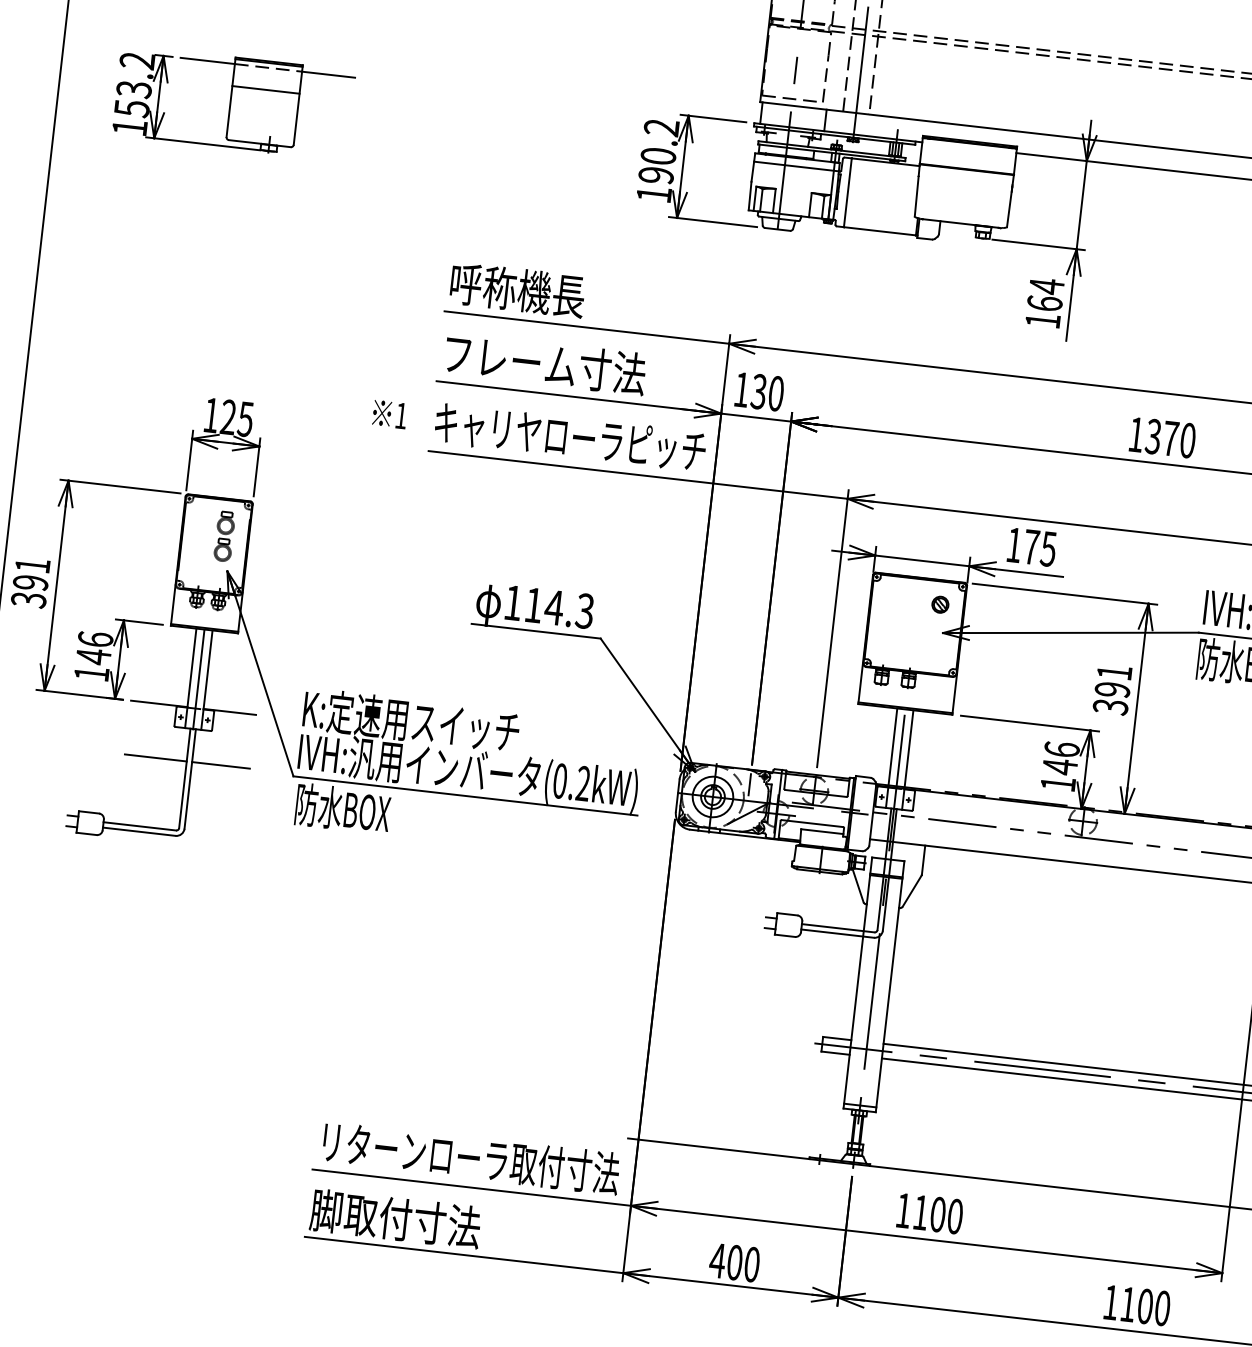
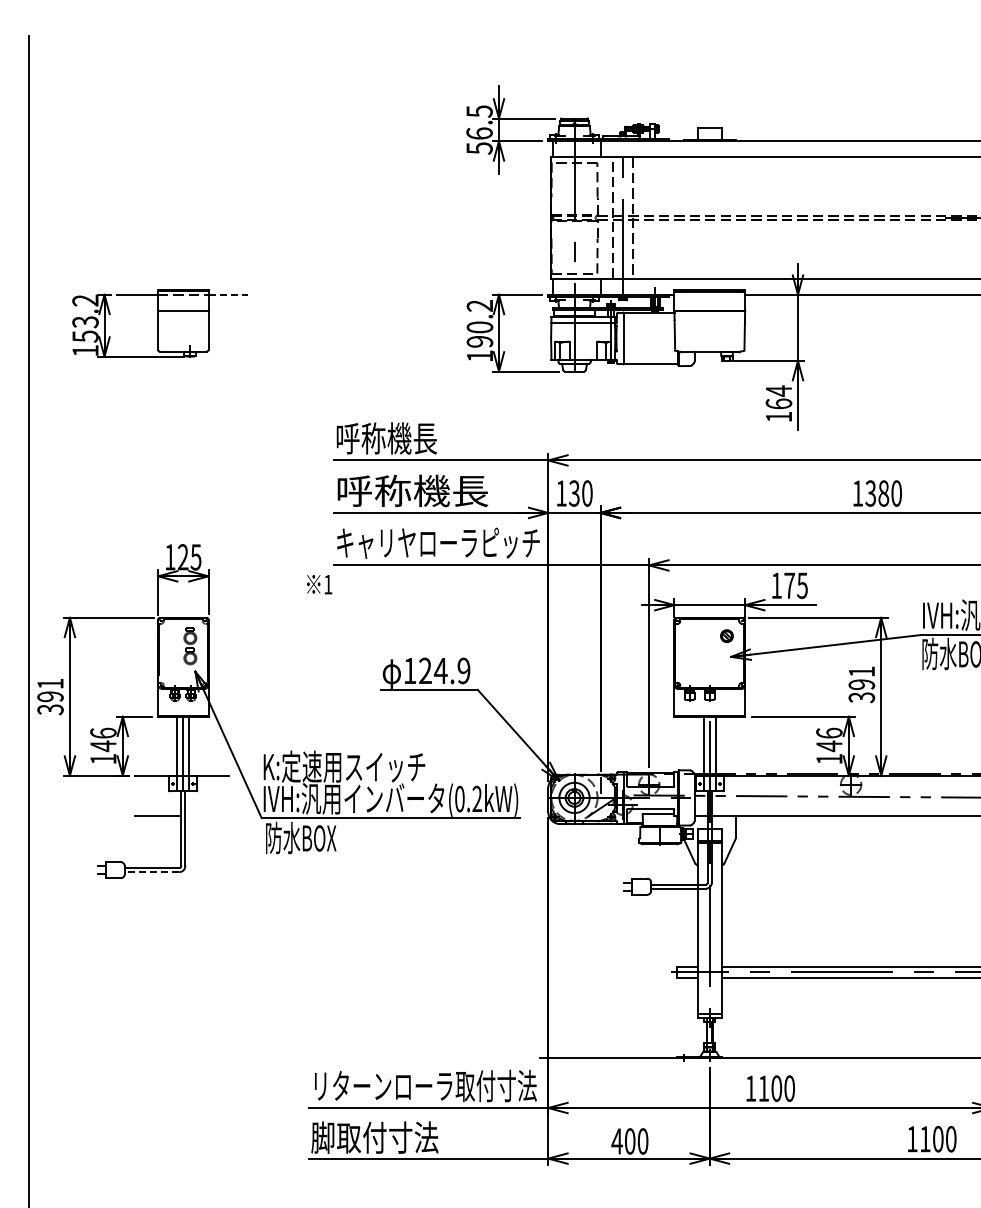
line: (328, 74) -> (228, 294), solid -> dashed
text: (543, 363) -> (412, 490), フレーム寸法 -> 呼称機長
text: (389, 414) -> (319, 584), moved
text: (1170, 438) -> (883, 493), 1370 -> 1380
text: (559, 607) -> (444, 670), 114.3 -> 124.9
line: (220, 765) -> (206, 816), removed
line: (138, 832) -> (151, 872), solid -> dashed

